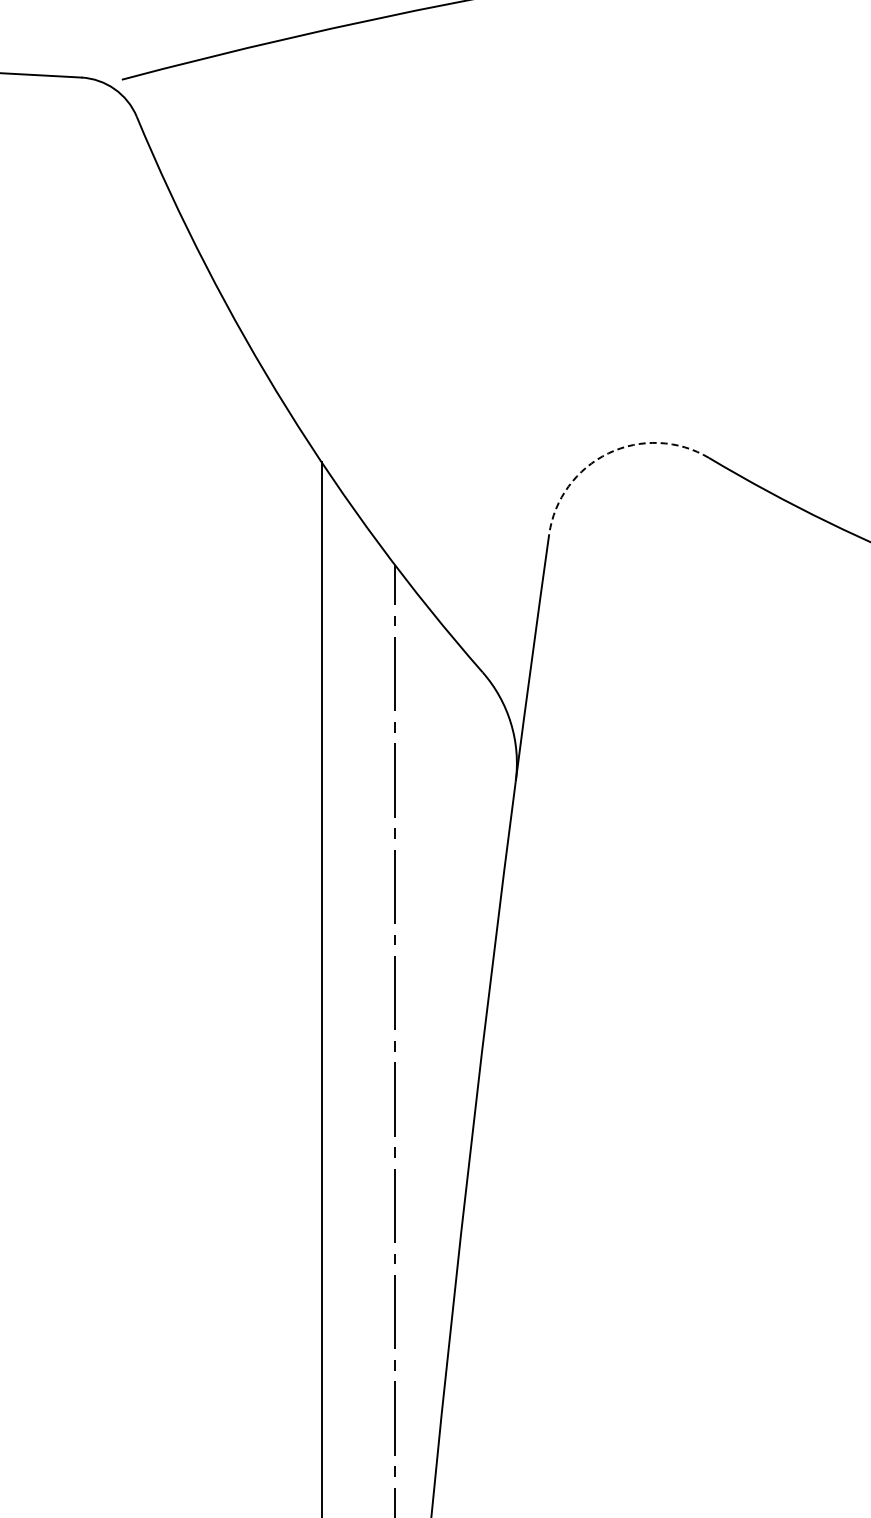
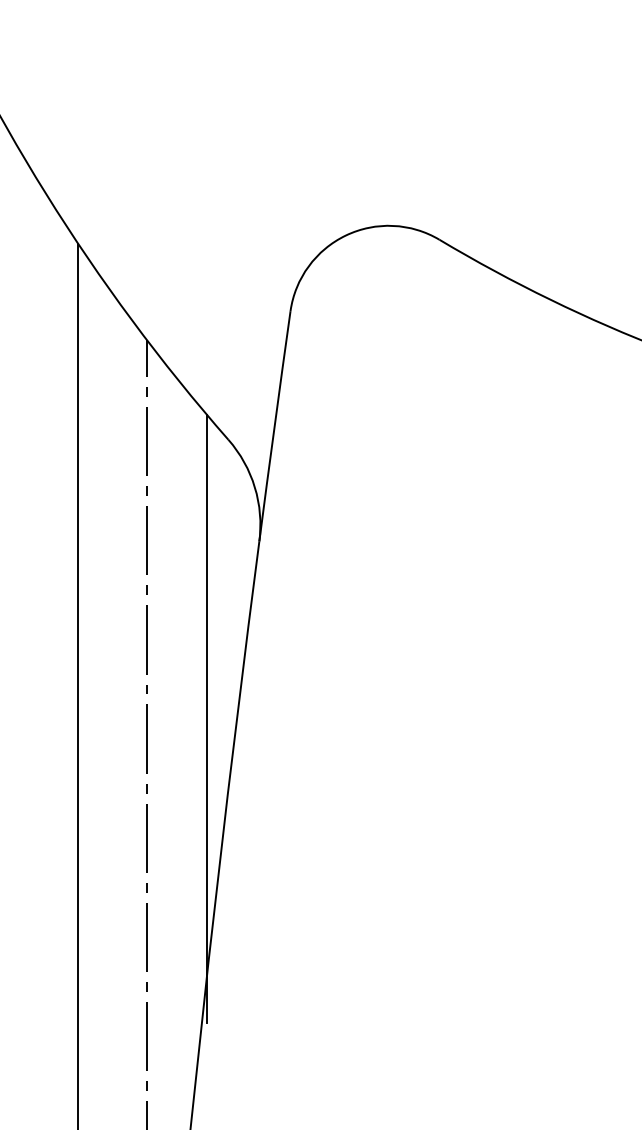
arc: (608, 453) -> (345, 235), dashed -> solid
line: (459, 971) -> (206, 718), added

